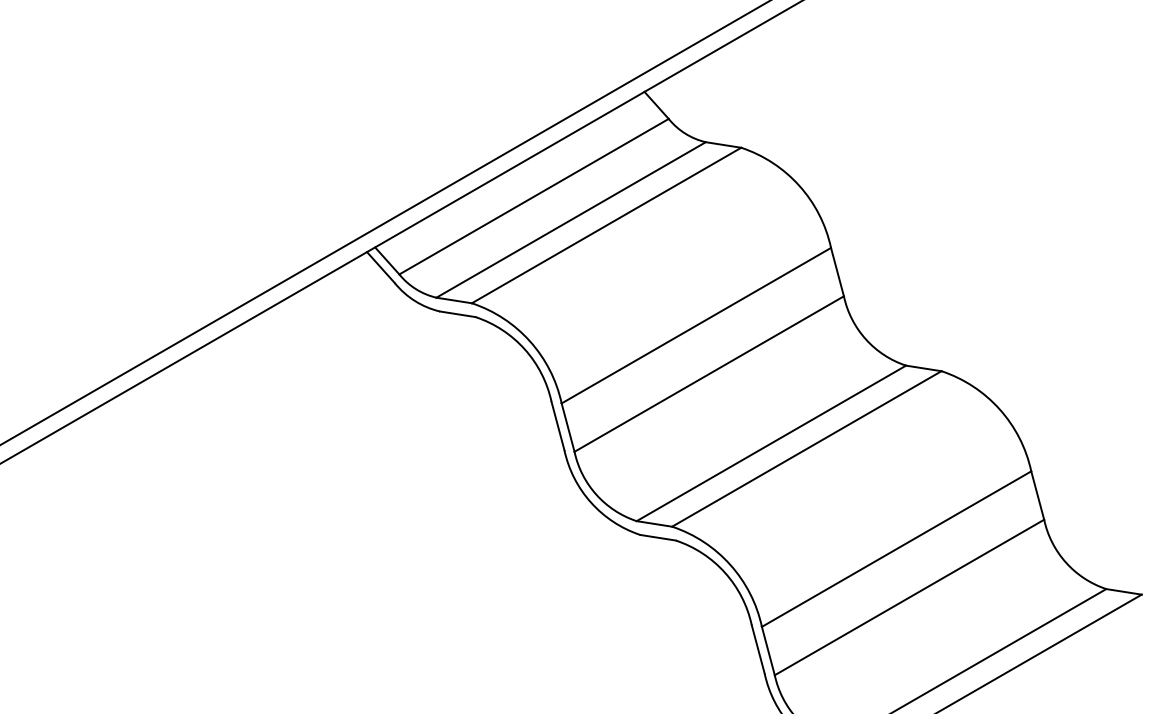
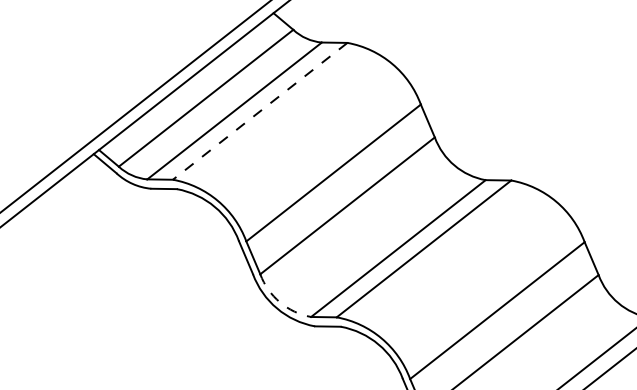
line: (606, 225) -> (260, 111), solid -> dashed
arc: (596, 494) -> (280, 302), solid -> dashed

